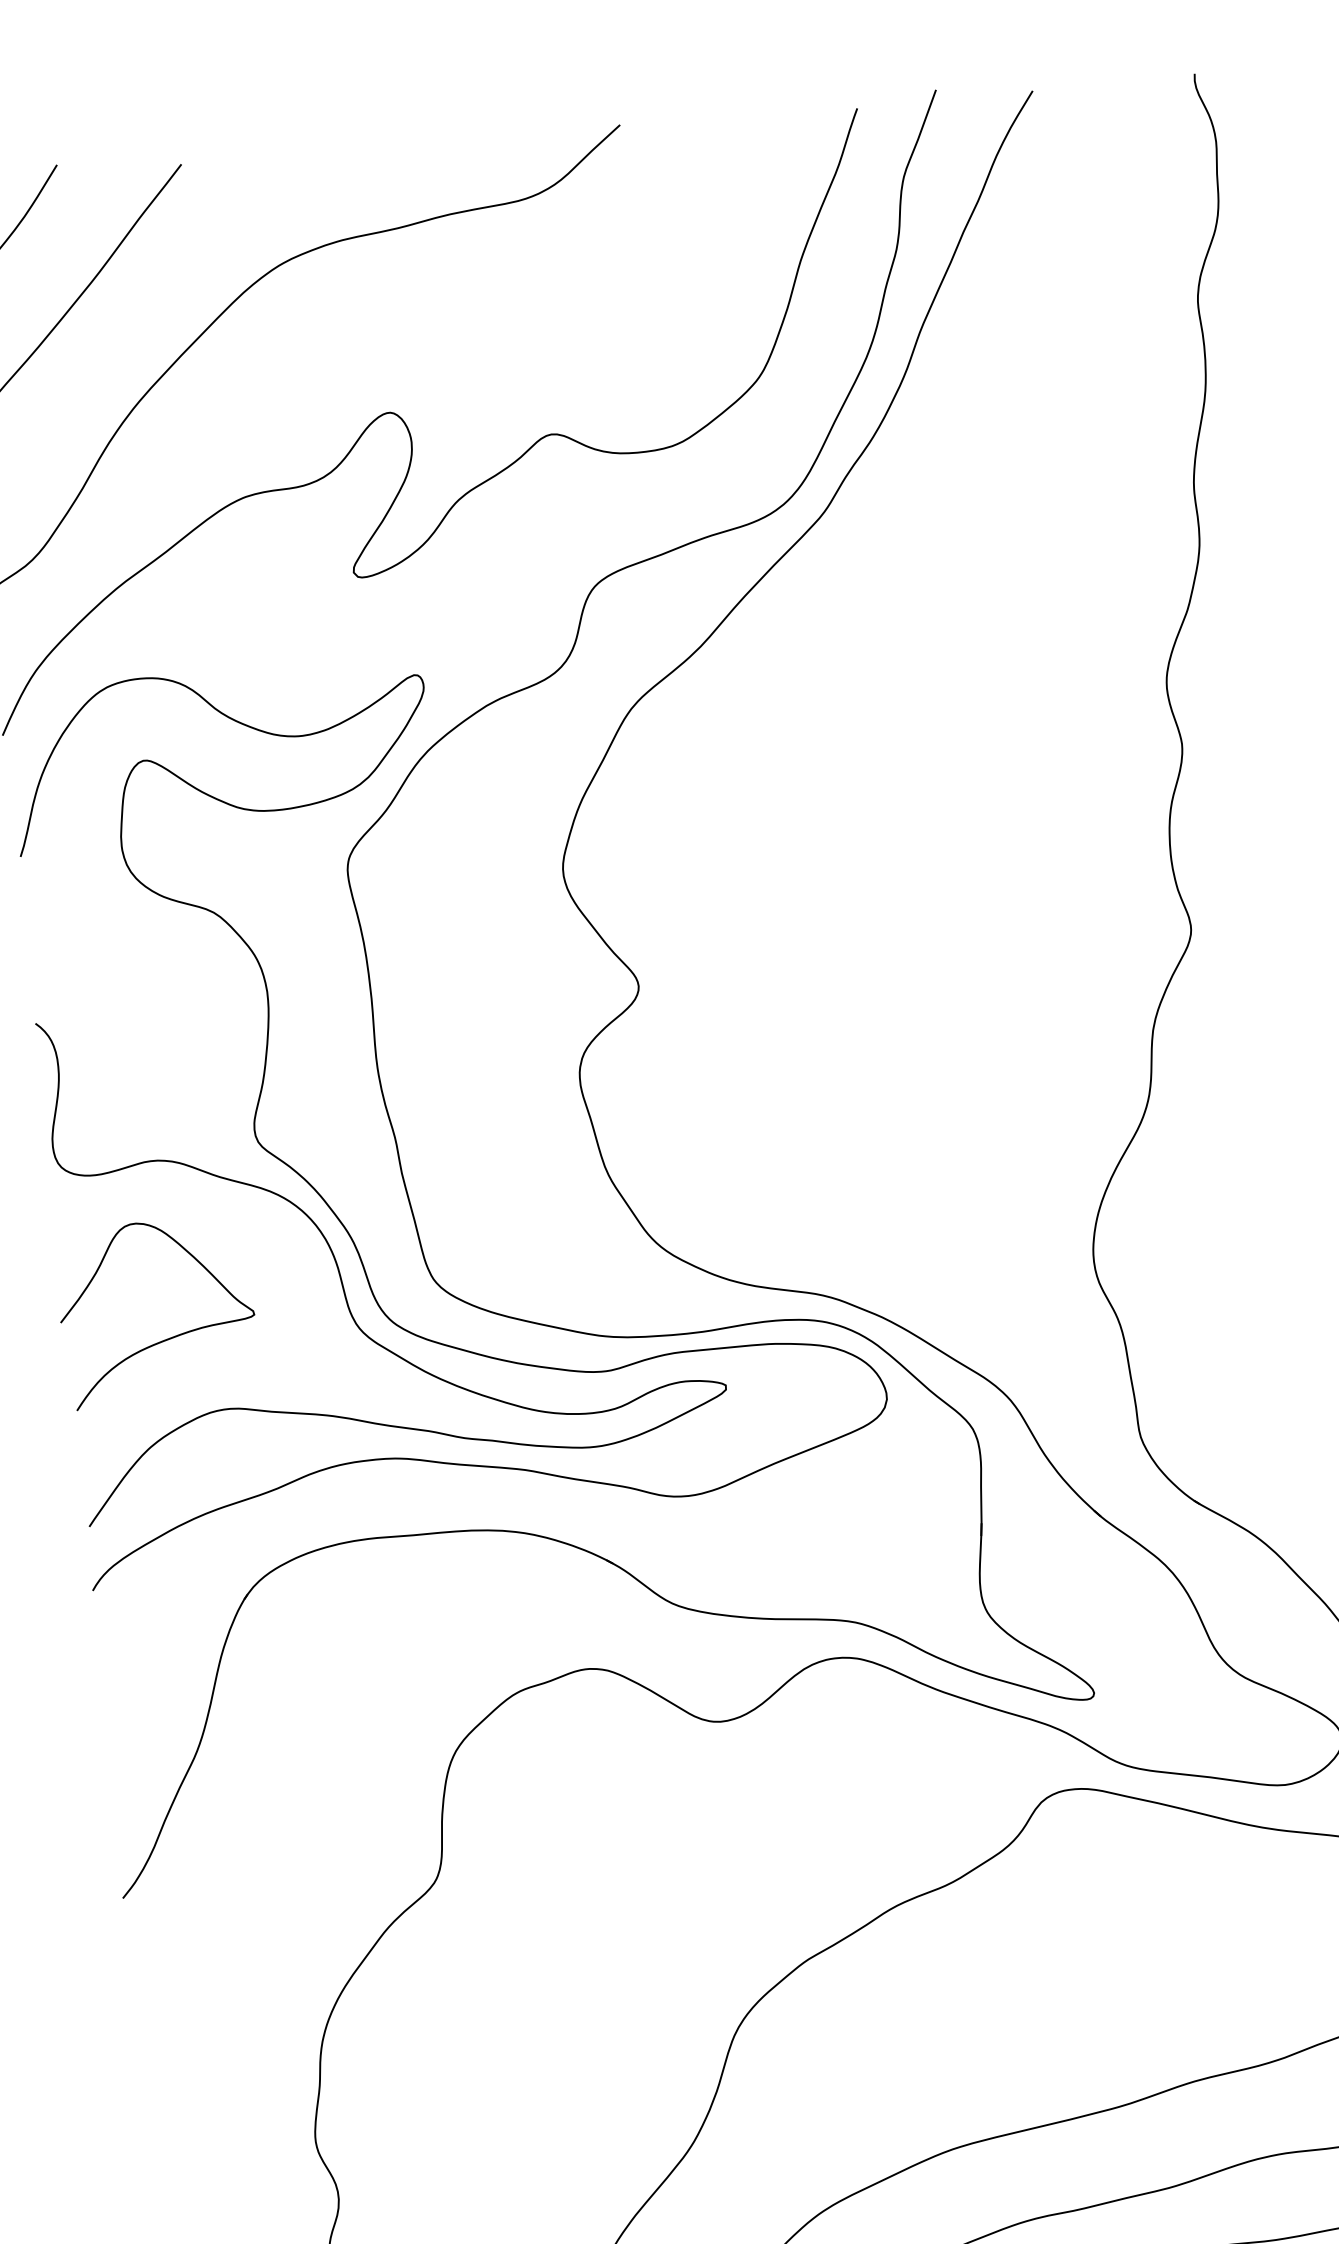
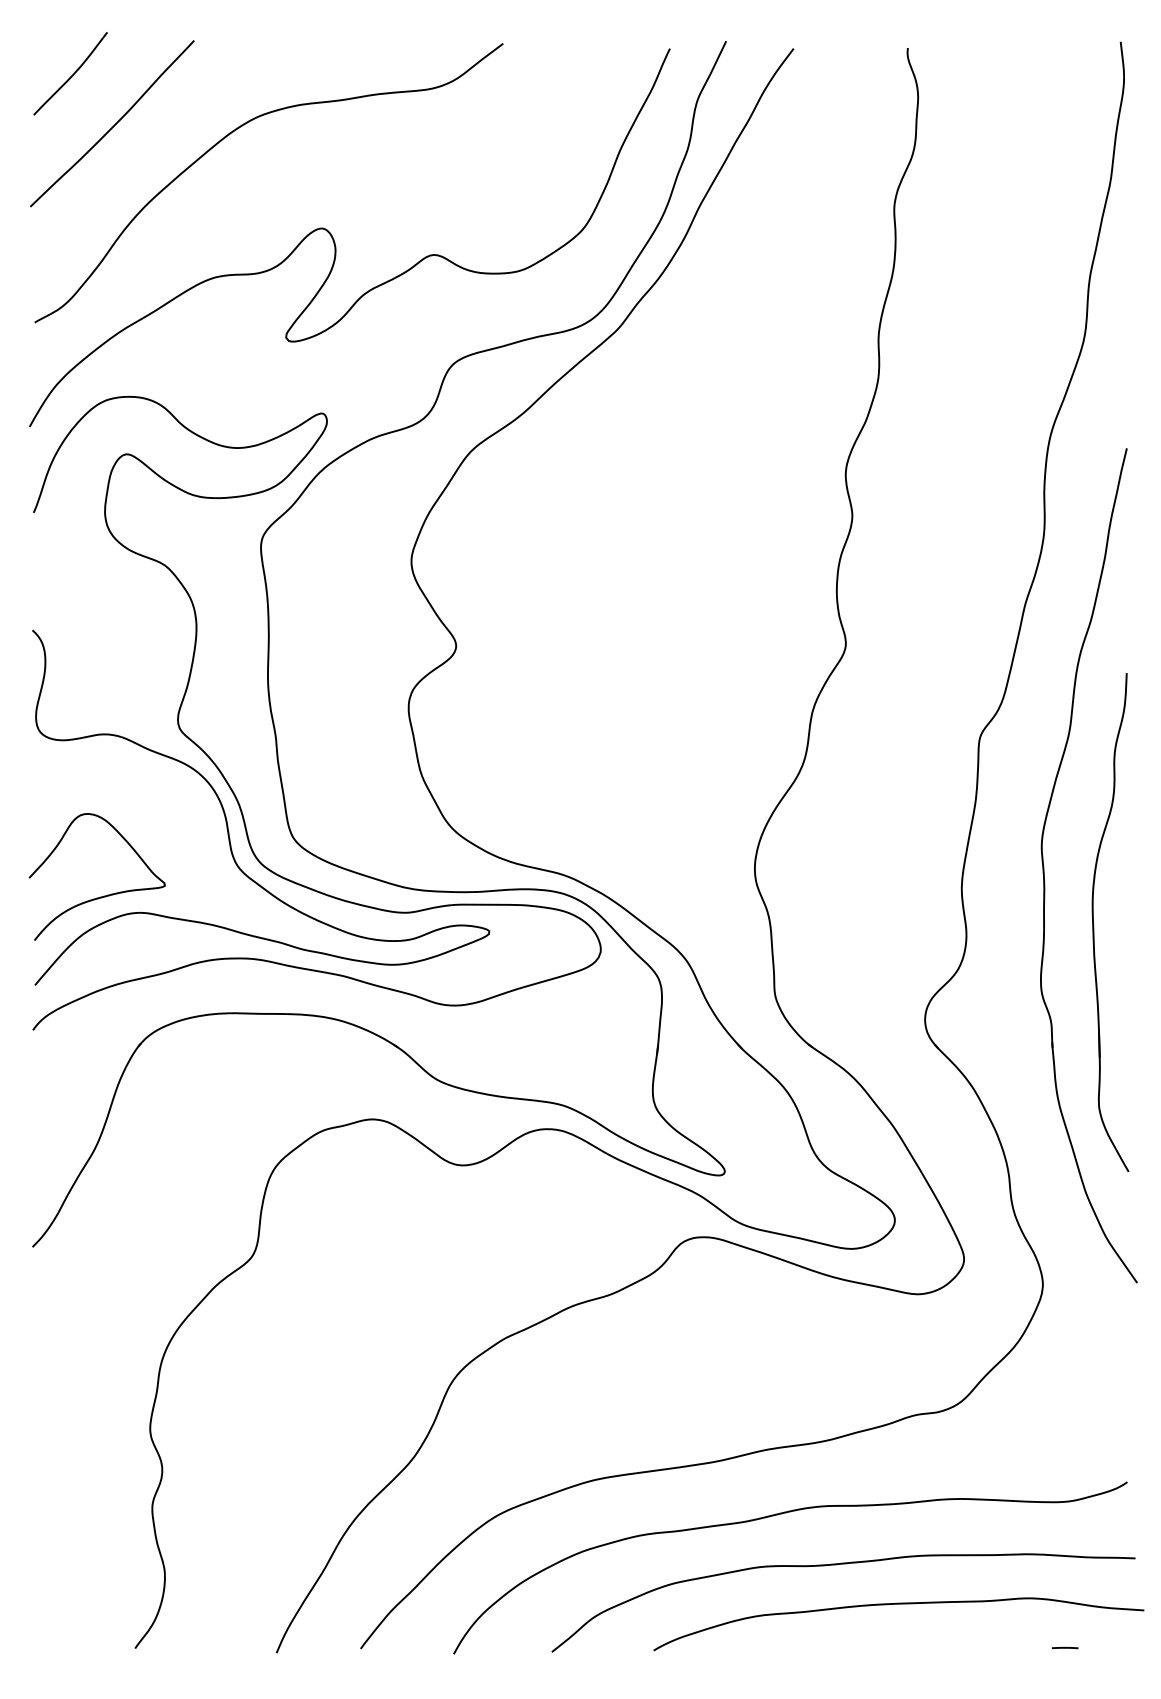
curve: (164, 1339) -> (100, 896), moved

